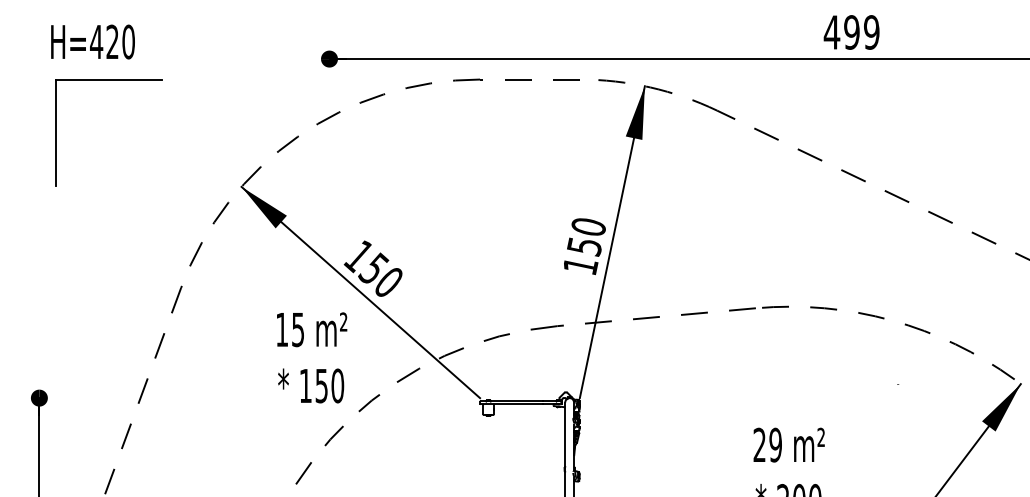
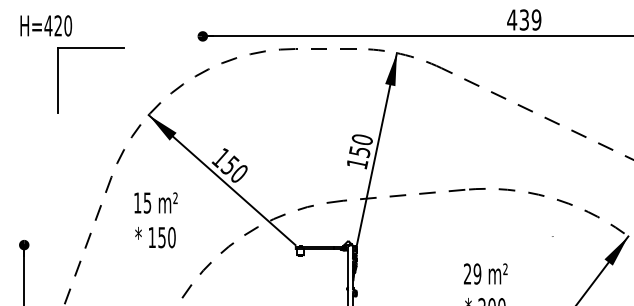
text: (852, 31) -> (524, 19), 499 -> 439
text: (93, 41) -> (46, 25), moved
part: (108, 80) -> (90, 48), moved
text: (311, 358) -> (155, 220), moved

